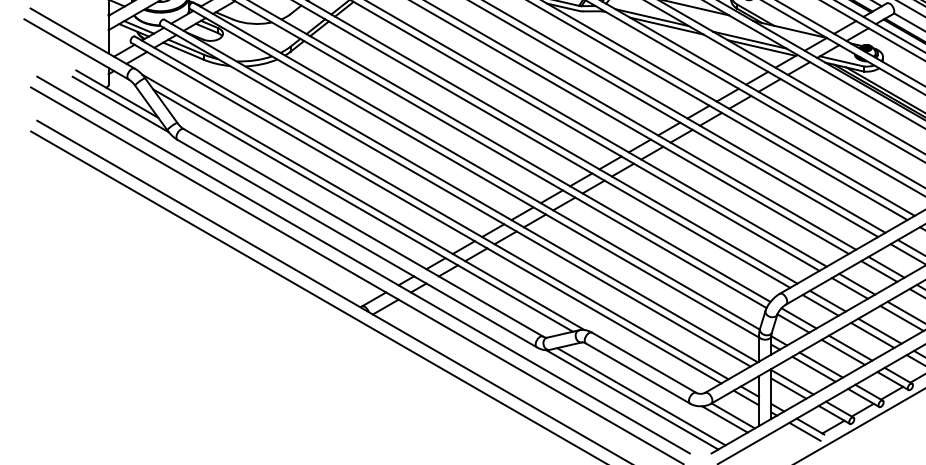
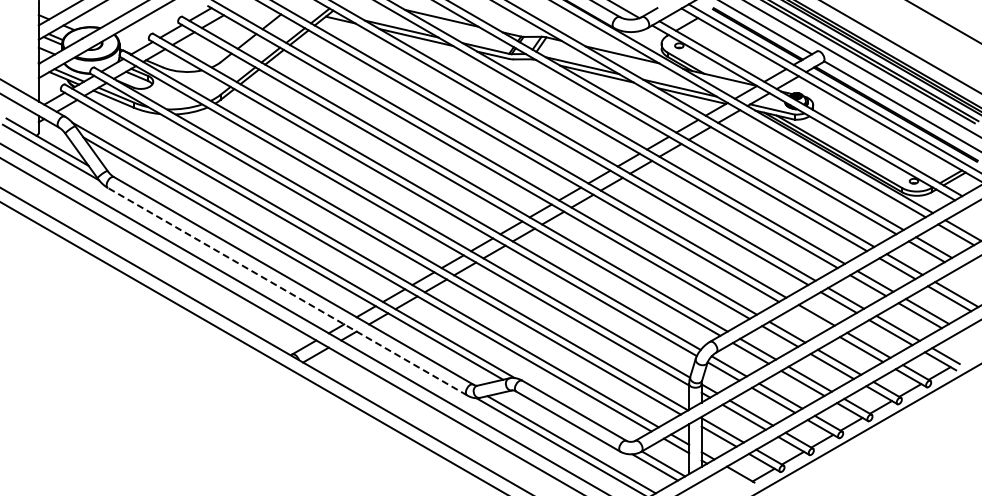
line: (357, 243) -> (287, 291), solid -> dashed
line: (879, 271) -> (809, 319), removed
line: (804, 431) -> (734, 479), removed

